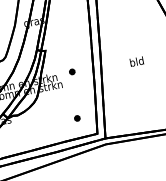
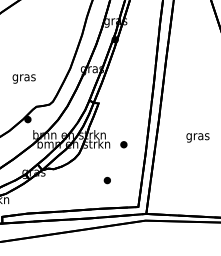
text: (136, 62) -> (197, 136), bld -> gras
part: (71, 71) -> (123, 144), moved
part: (76, 118) -> (106, 180), moved

